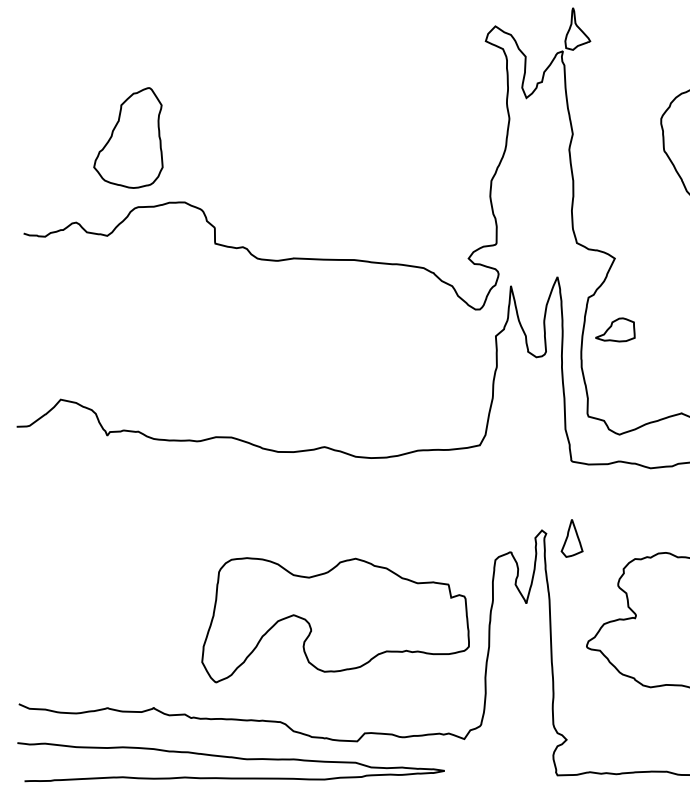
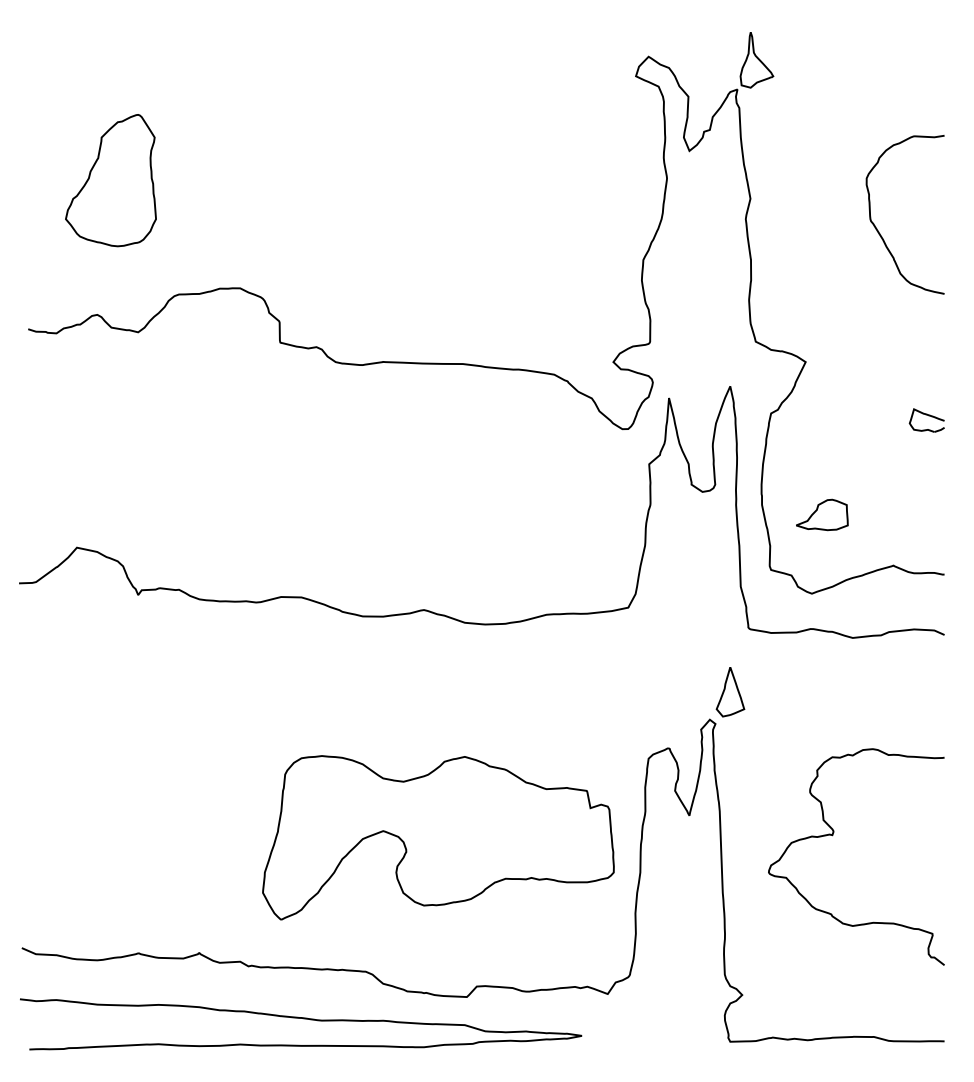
part: (128, 137) -> (110, 180), moved
part: (615, 329) -> (822, 514), moved
part: (572, 538) -> (730, 692), moved

